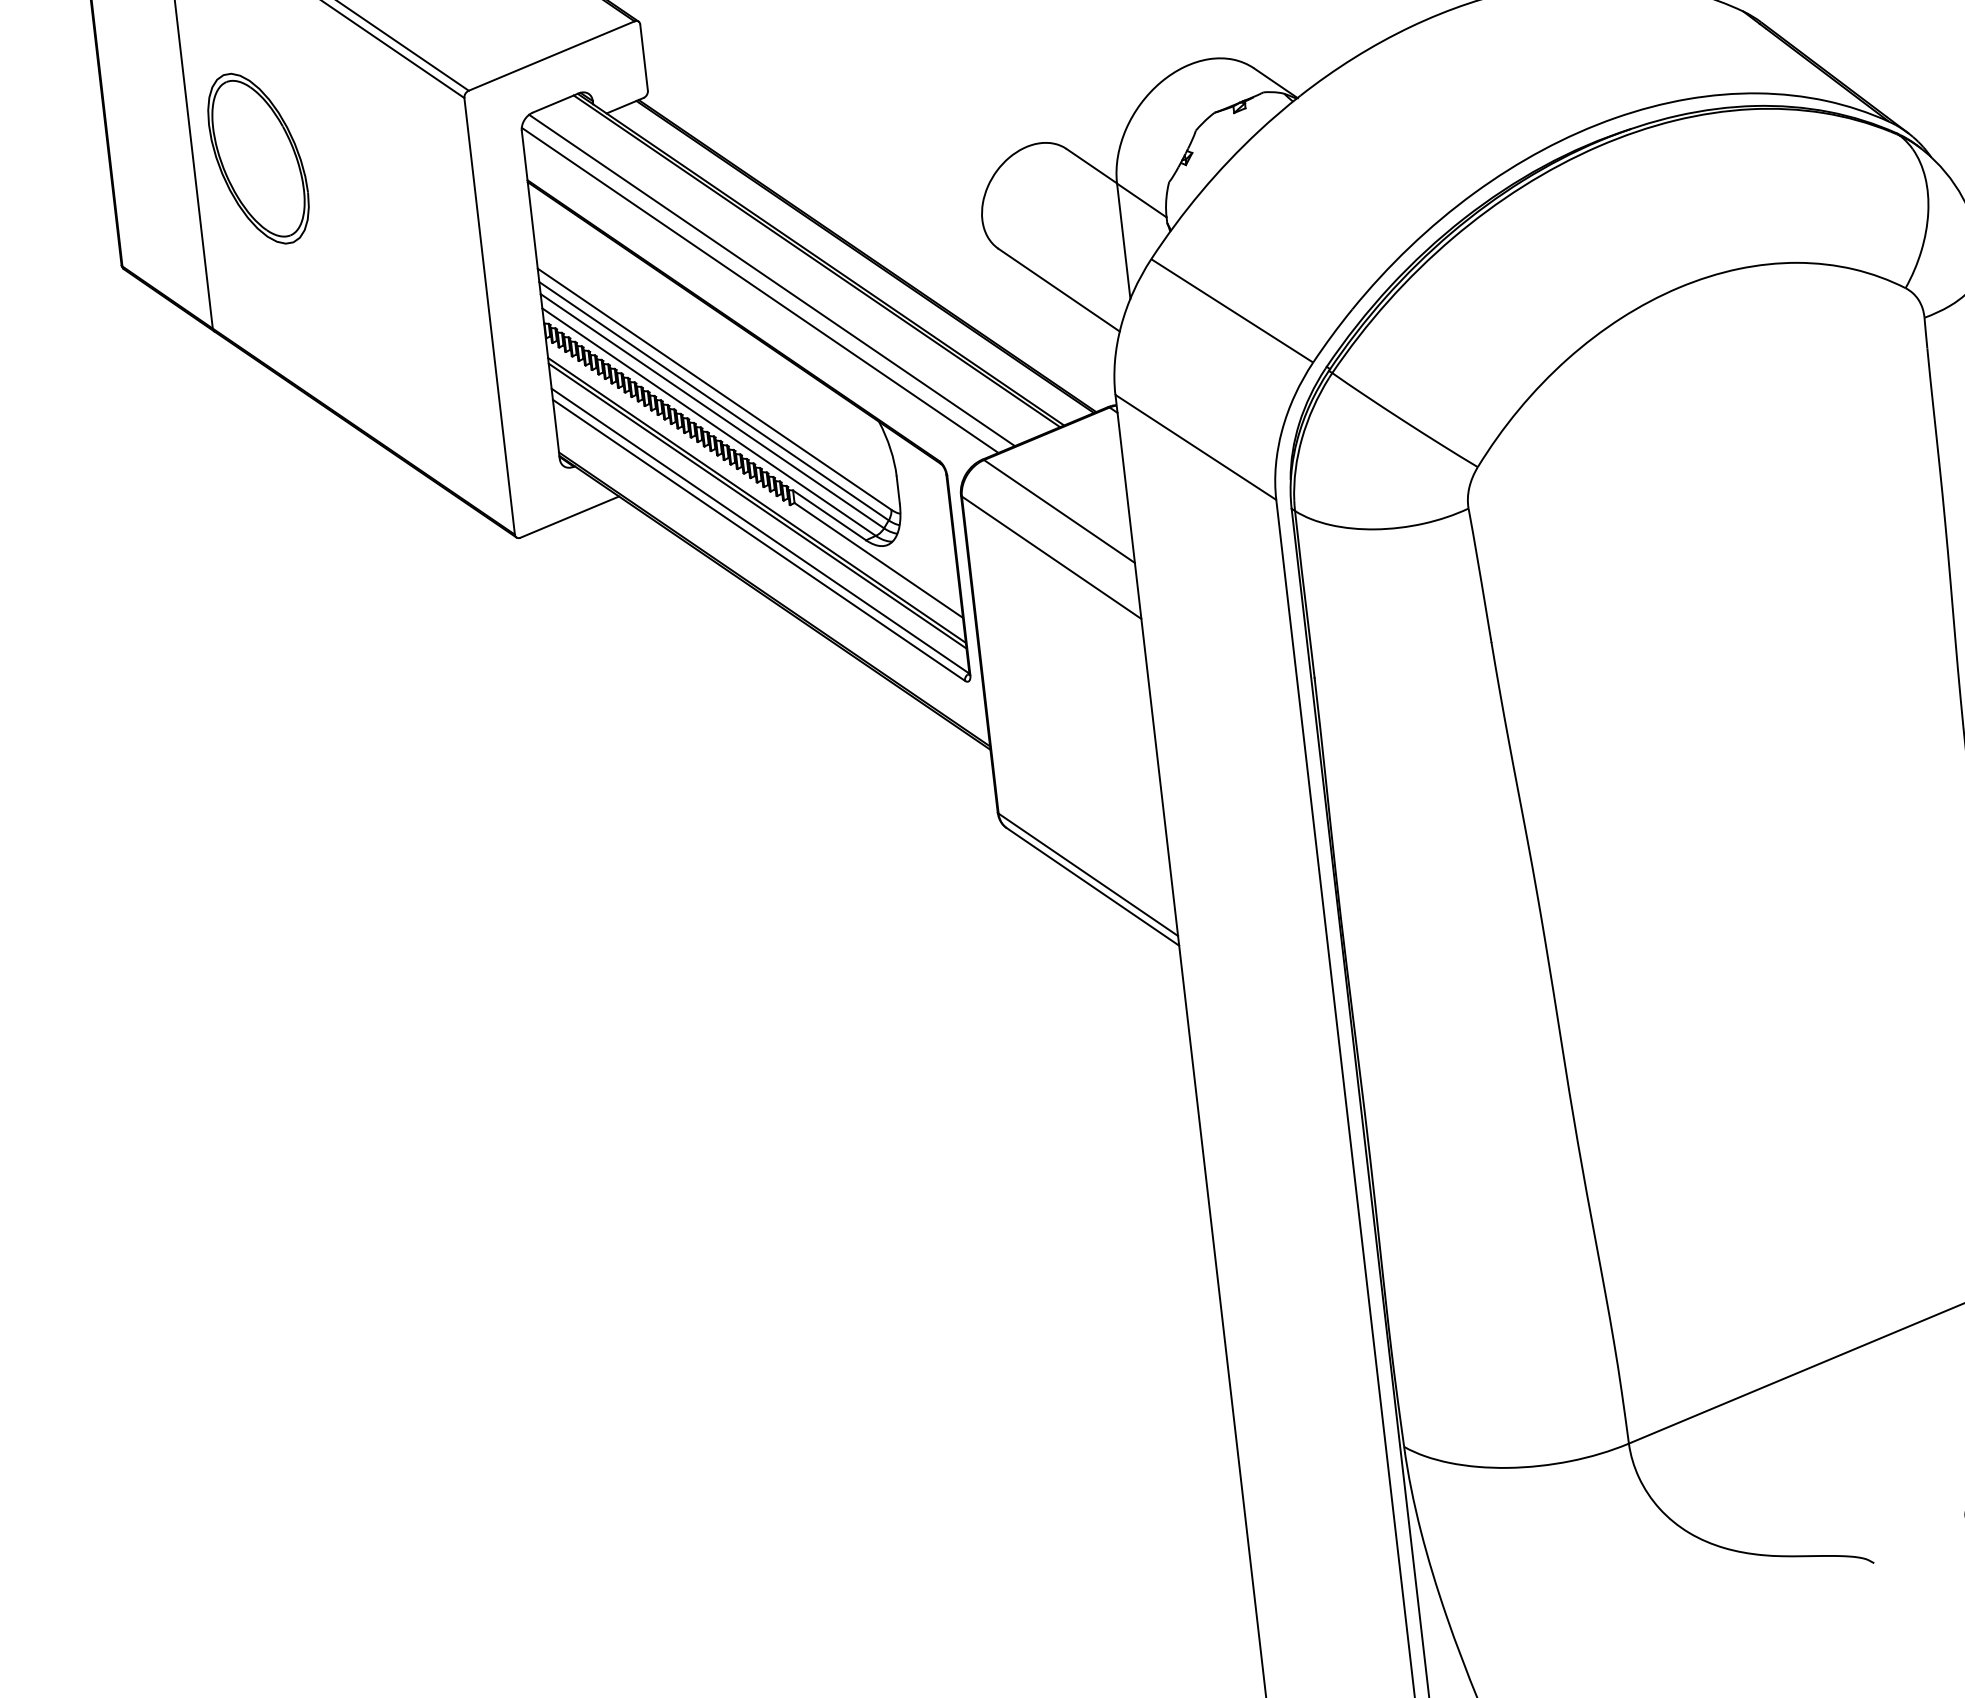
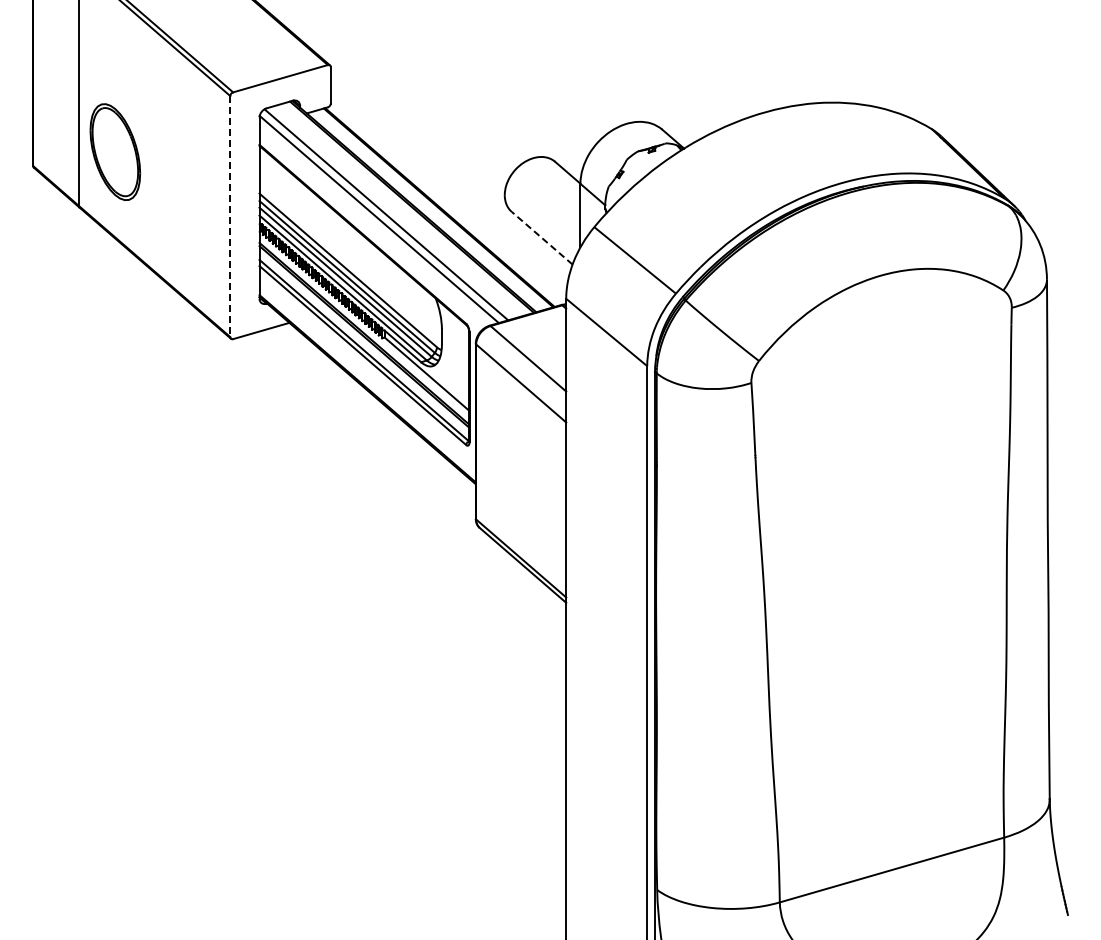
part: (258, 157) -> (115, 151), moved
line: (1057, 289) -> (541, 237), solid -> dashed
line: (489, 316) -> (230, 216), solid -> dashed

